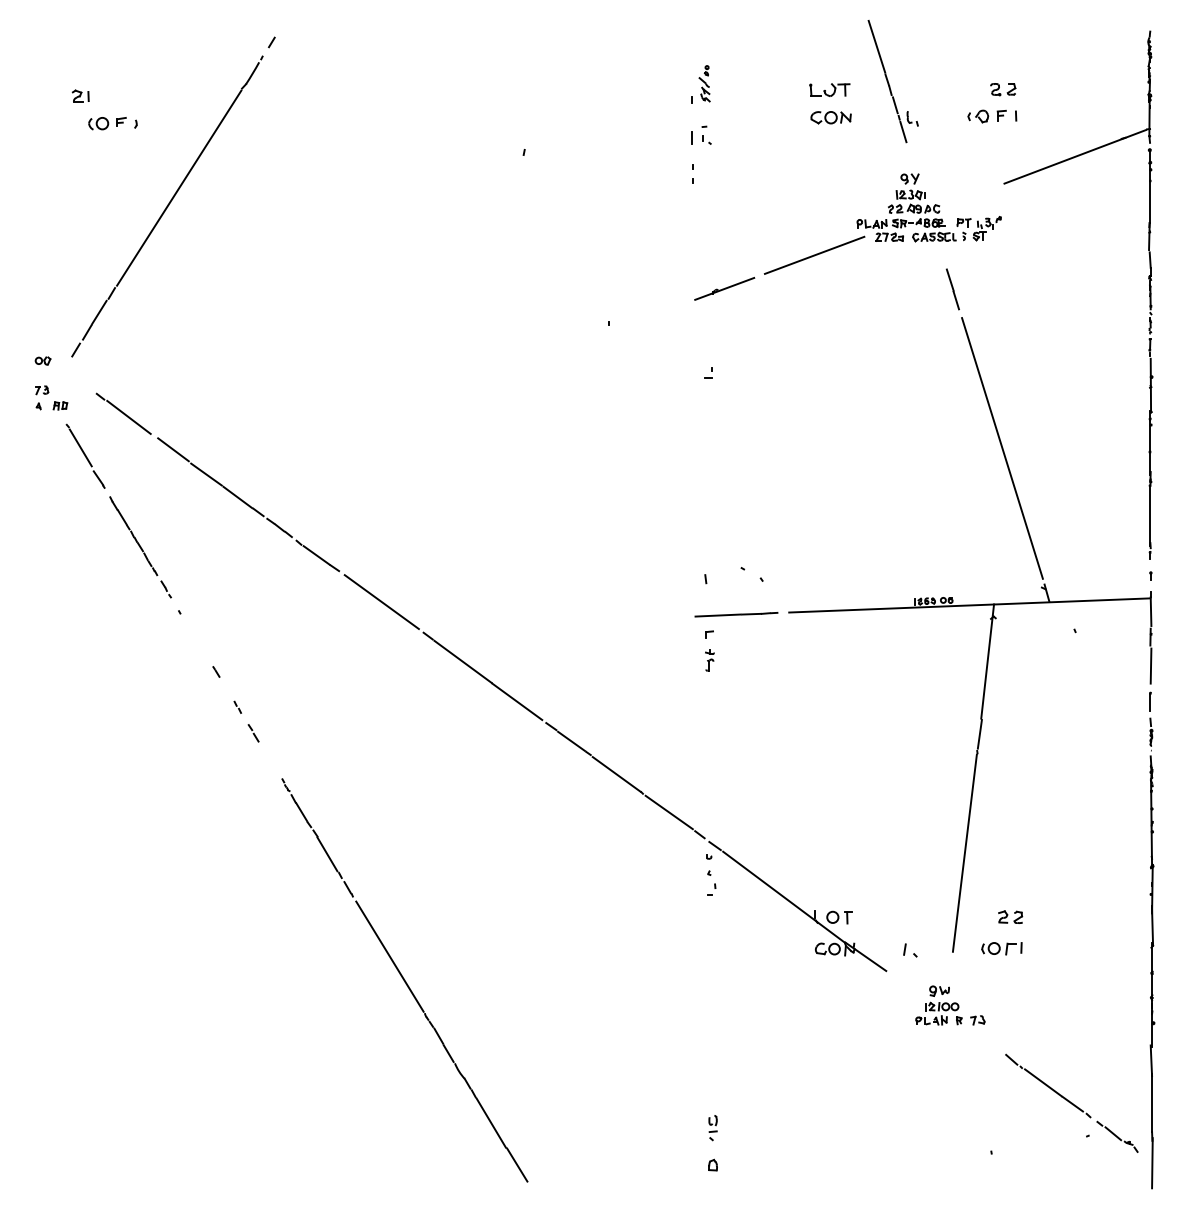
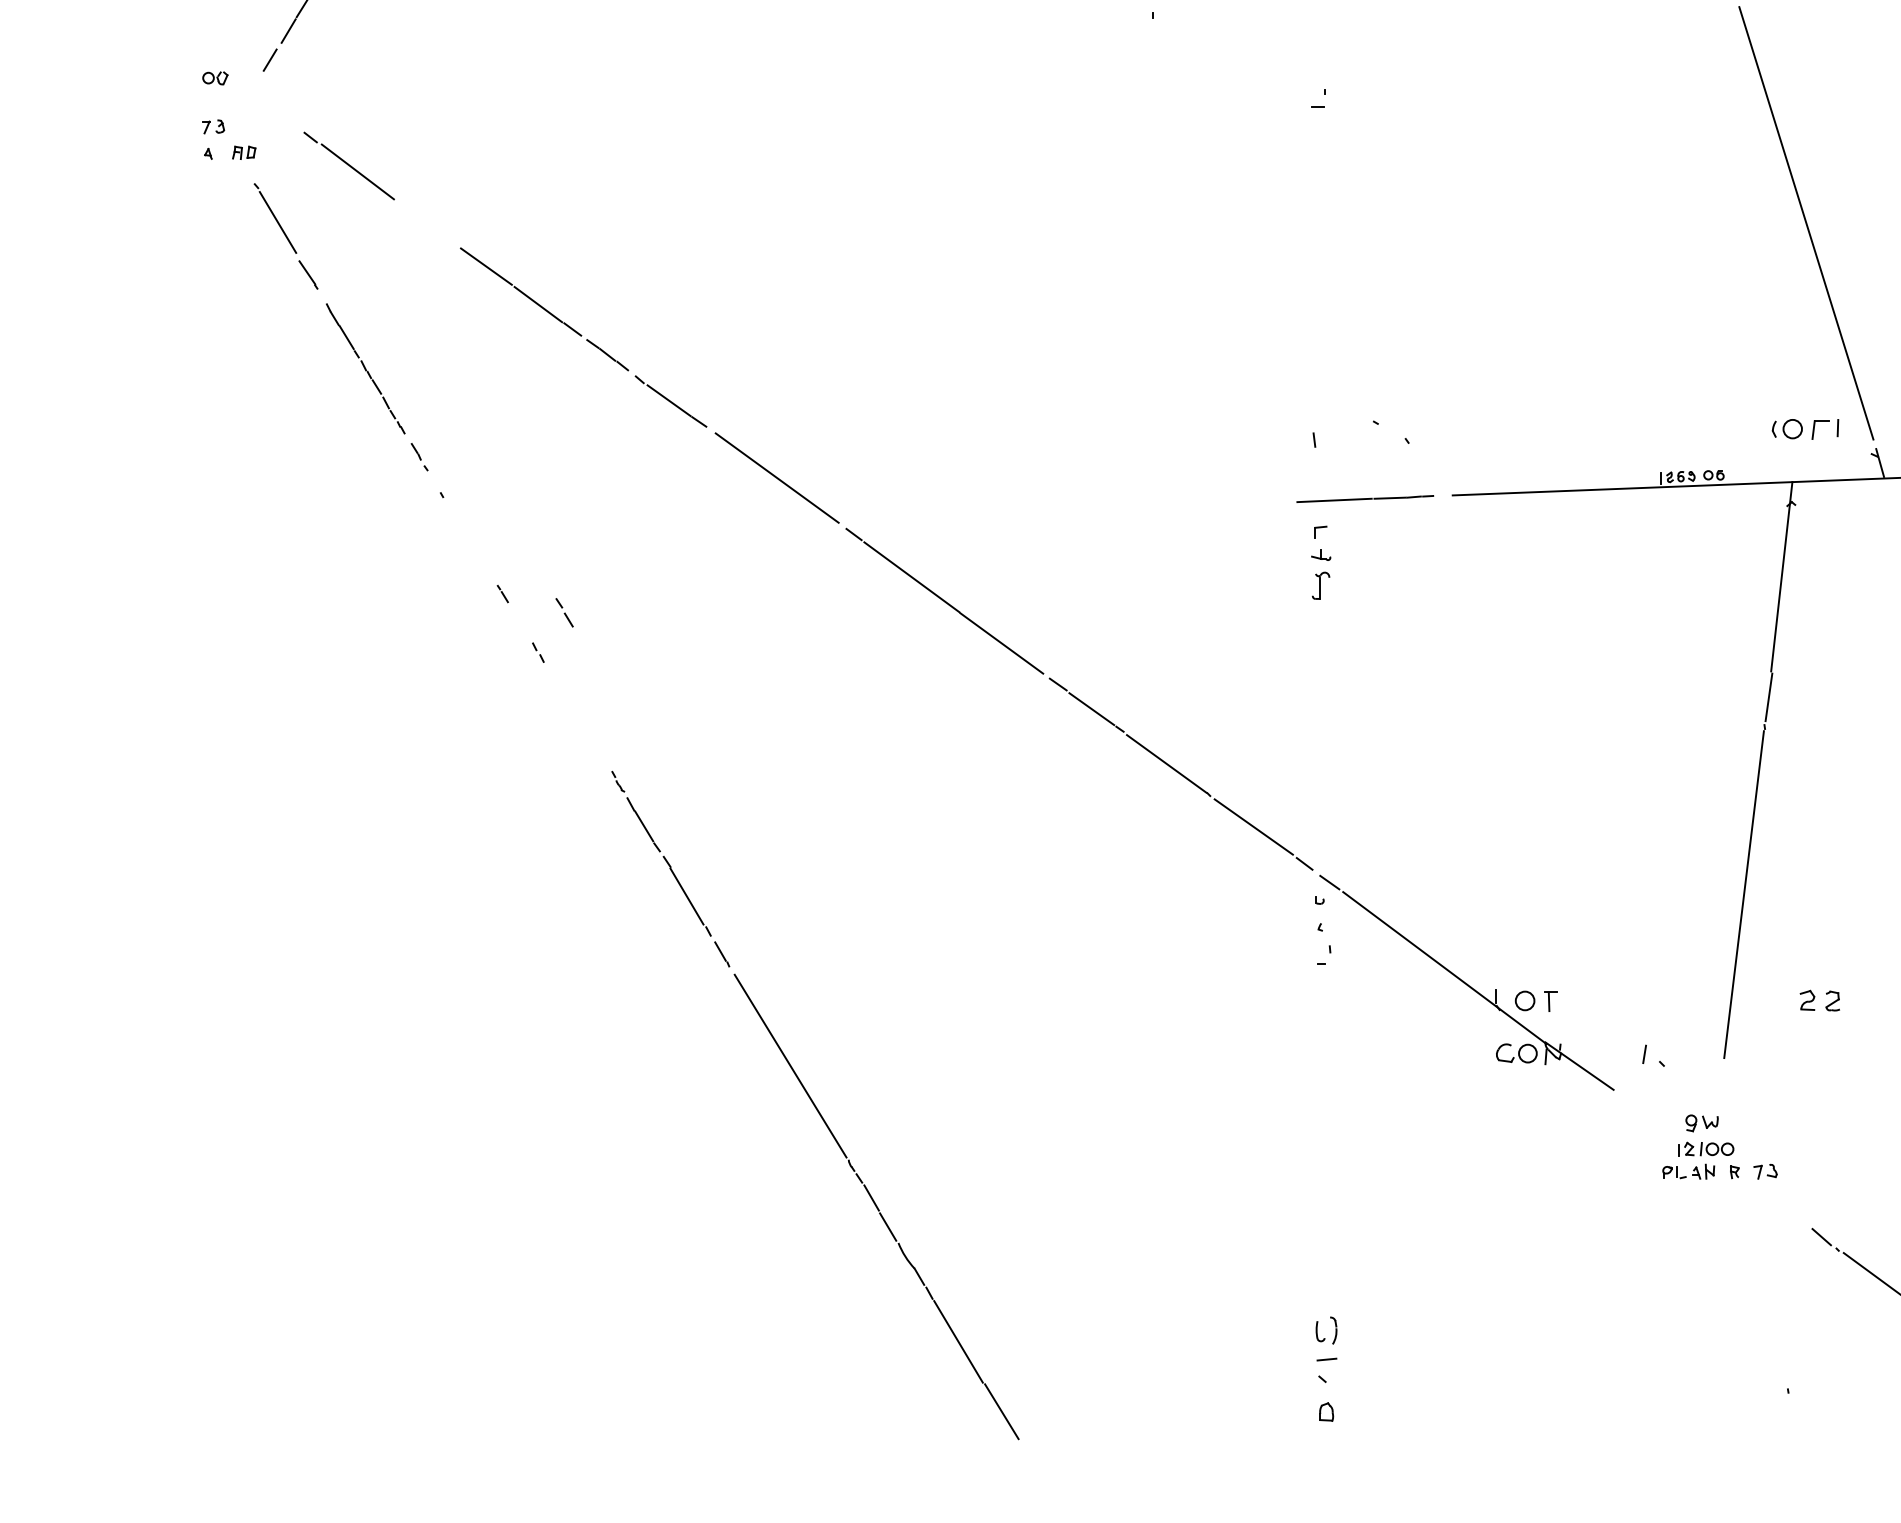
line: (173, 449) -> (431, 225), removed
part: (709, 660) -> (1320, 574), size x1.4
line: (253, 733) -> (564, 613), moved
part: (1001, 948) -> (1804, 429), moved
part: (712, 1128) -> (1325, 1351), size x1.6

